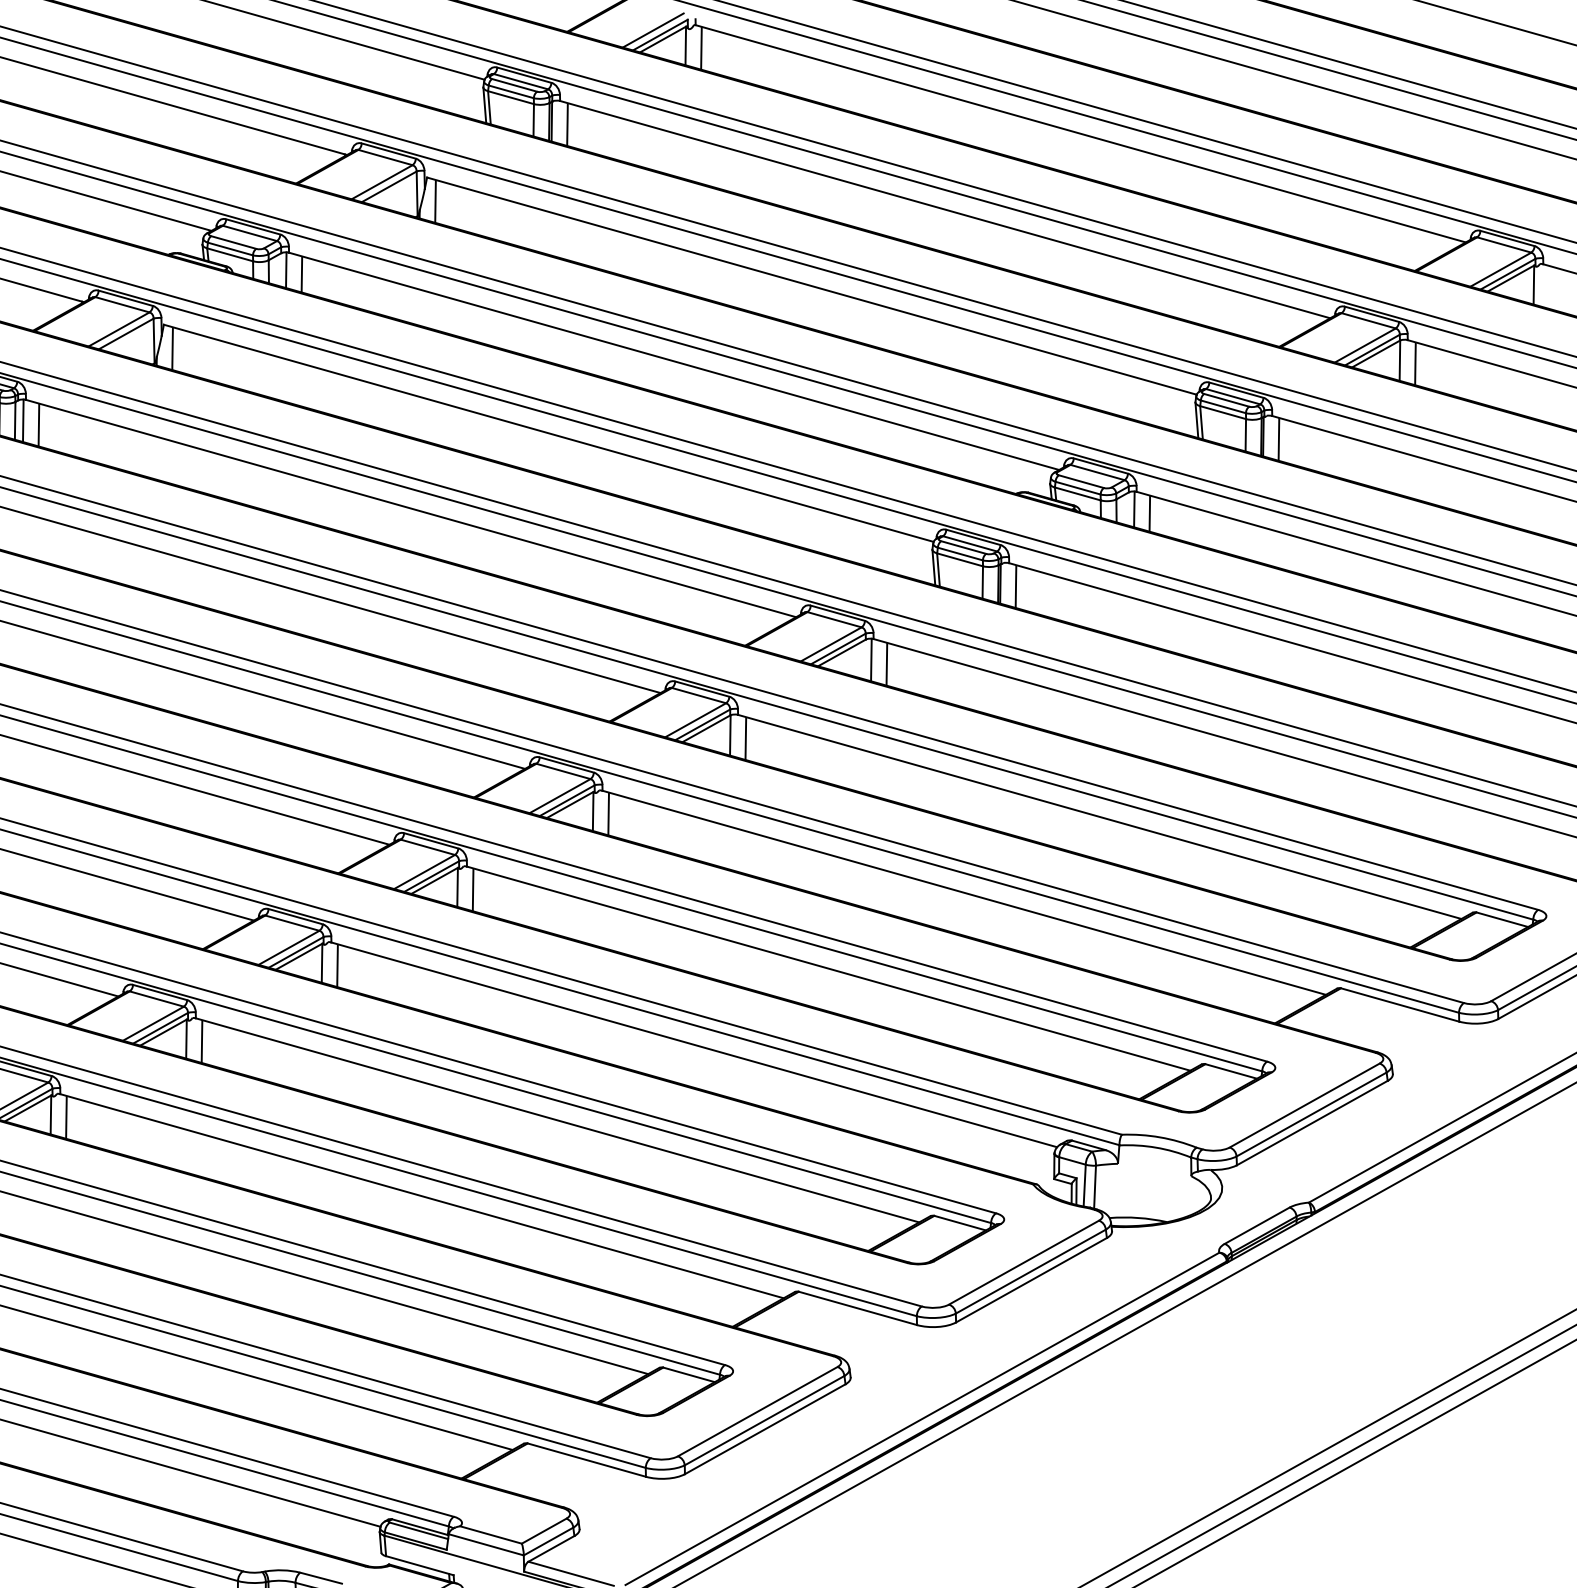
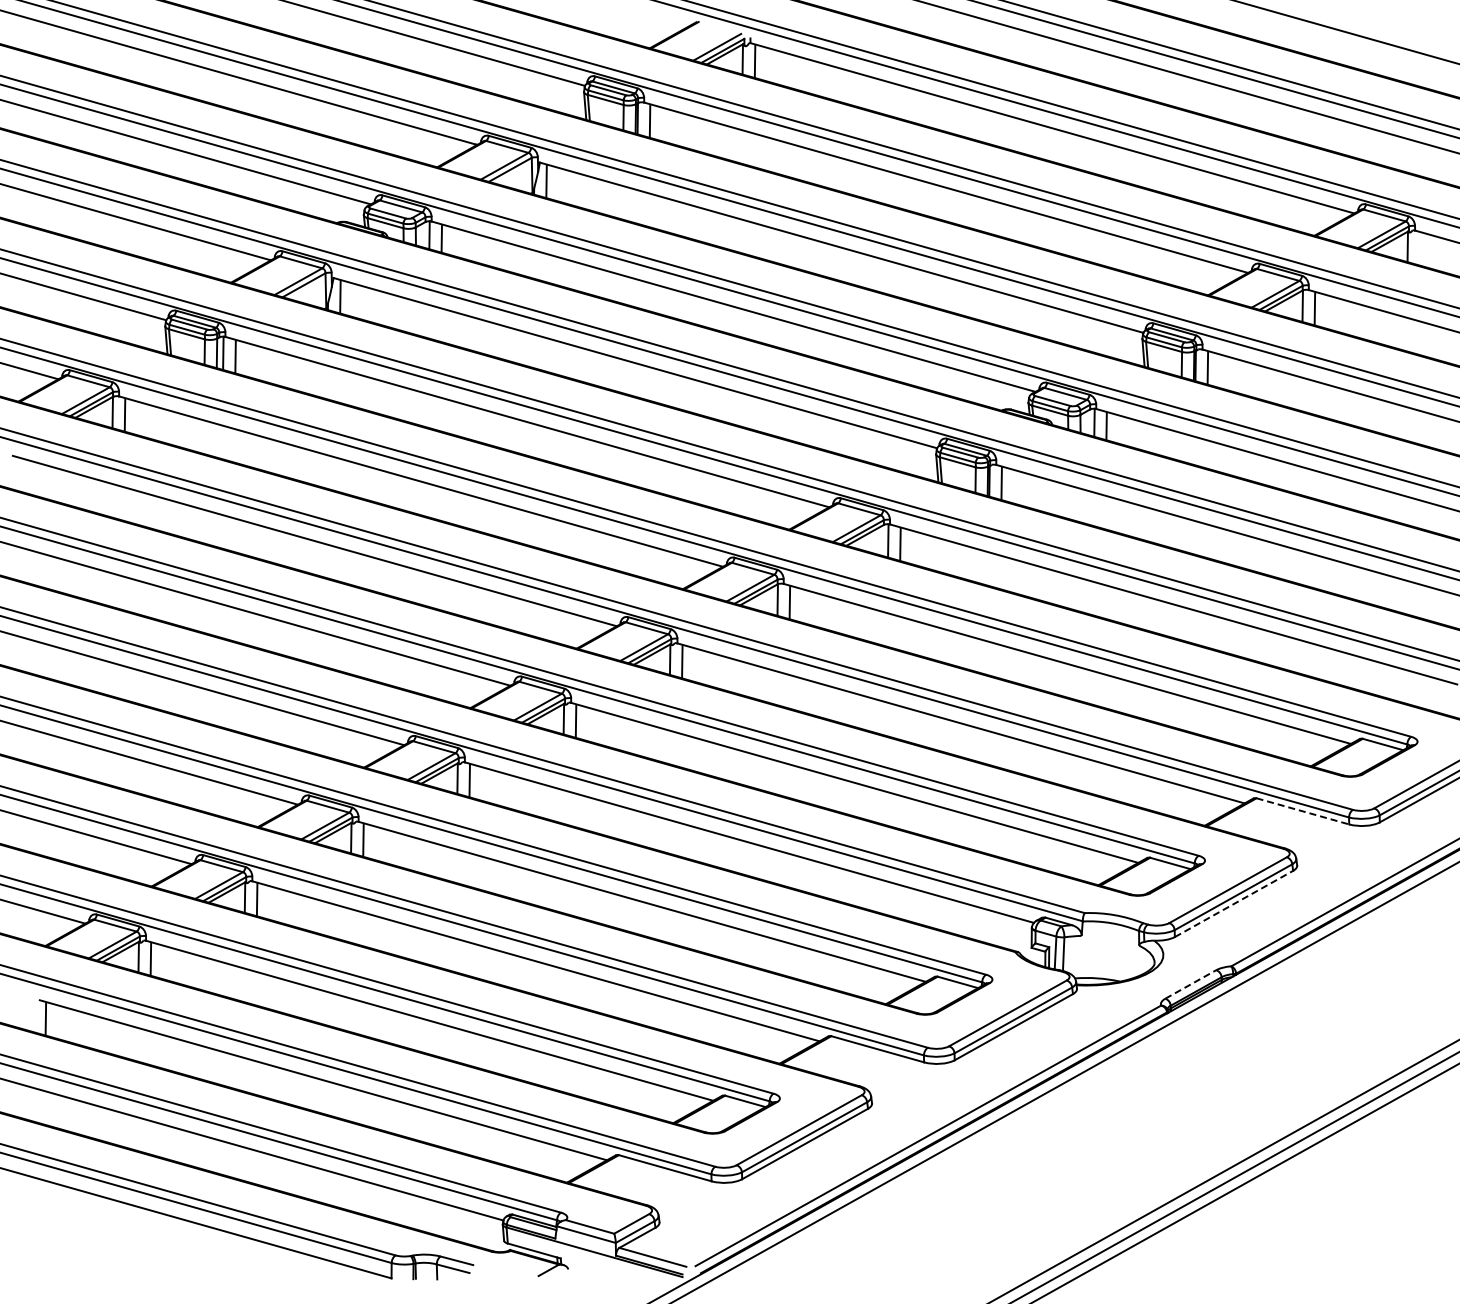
line: (1400, 1005) -> (1303, 811), solid -> dashed
line: (1312, 1122) -> (1234, 903), solid -> dashed
line: (1258, 1225) -> (1191, 984), solid -> dashed

